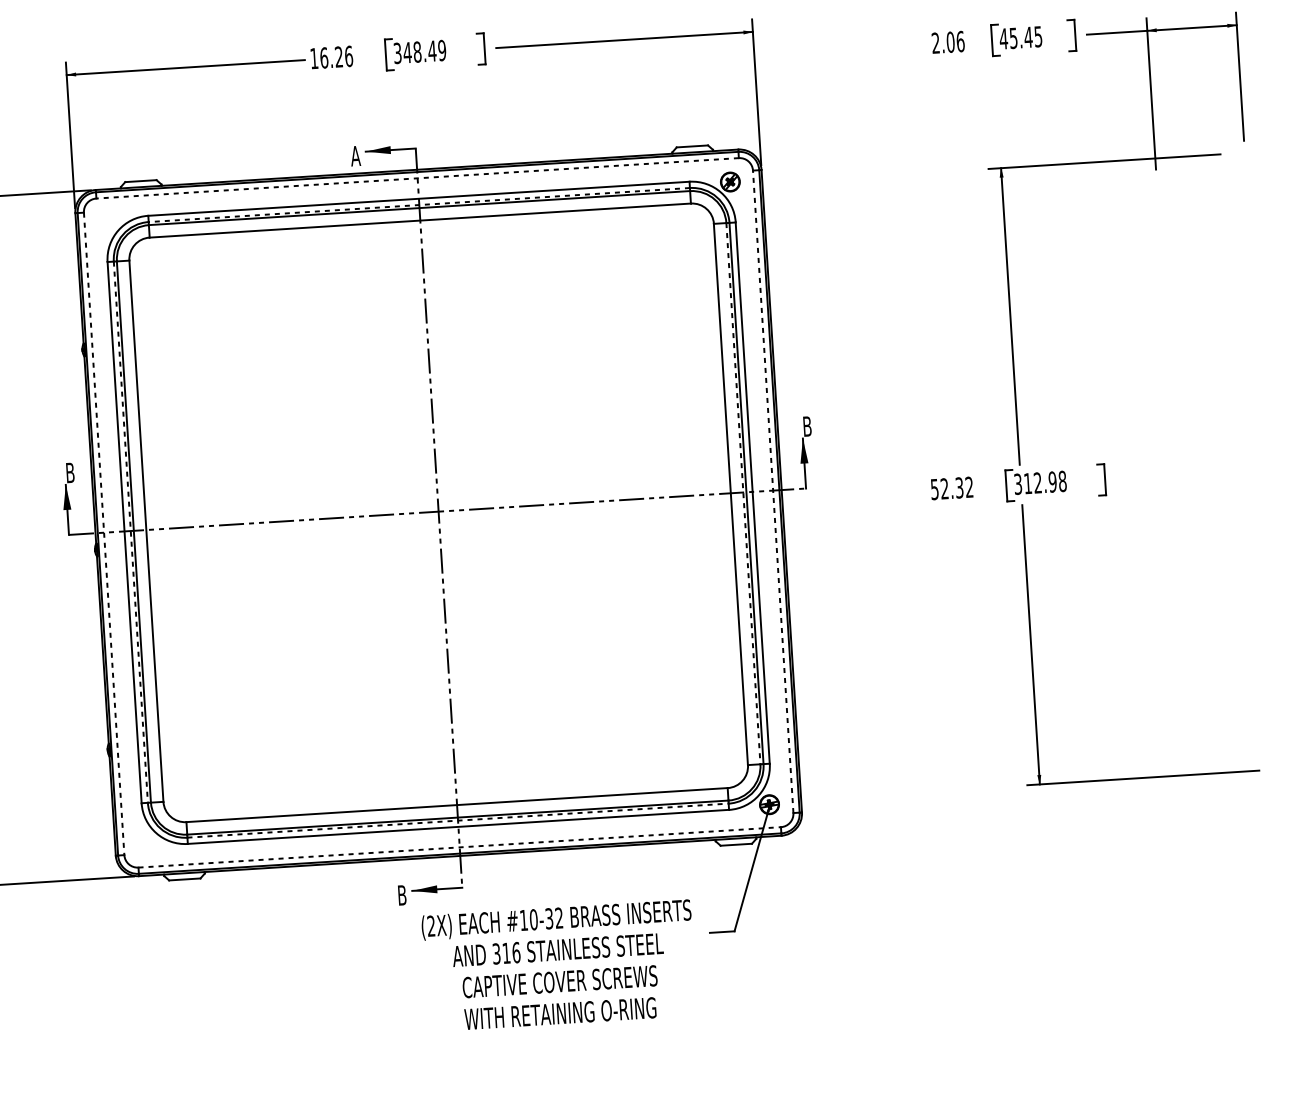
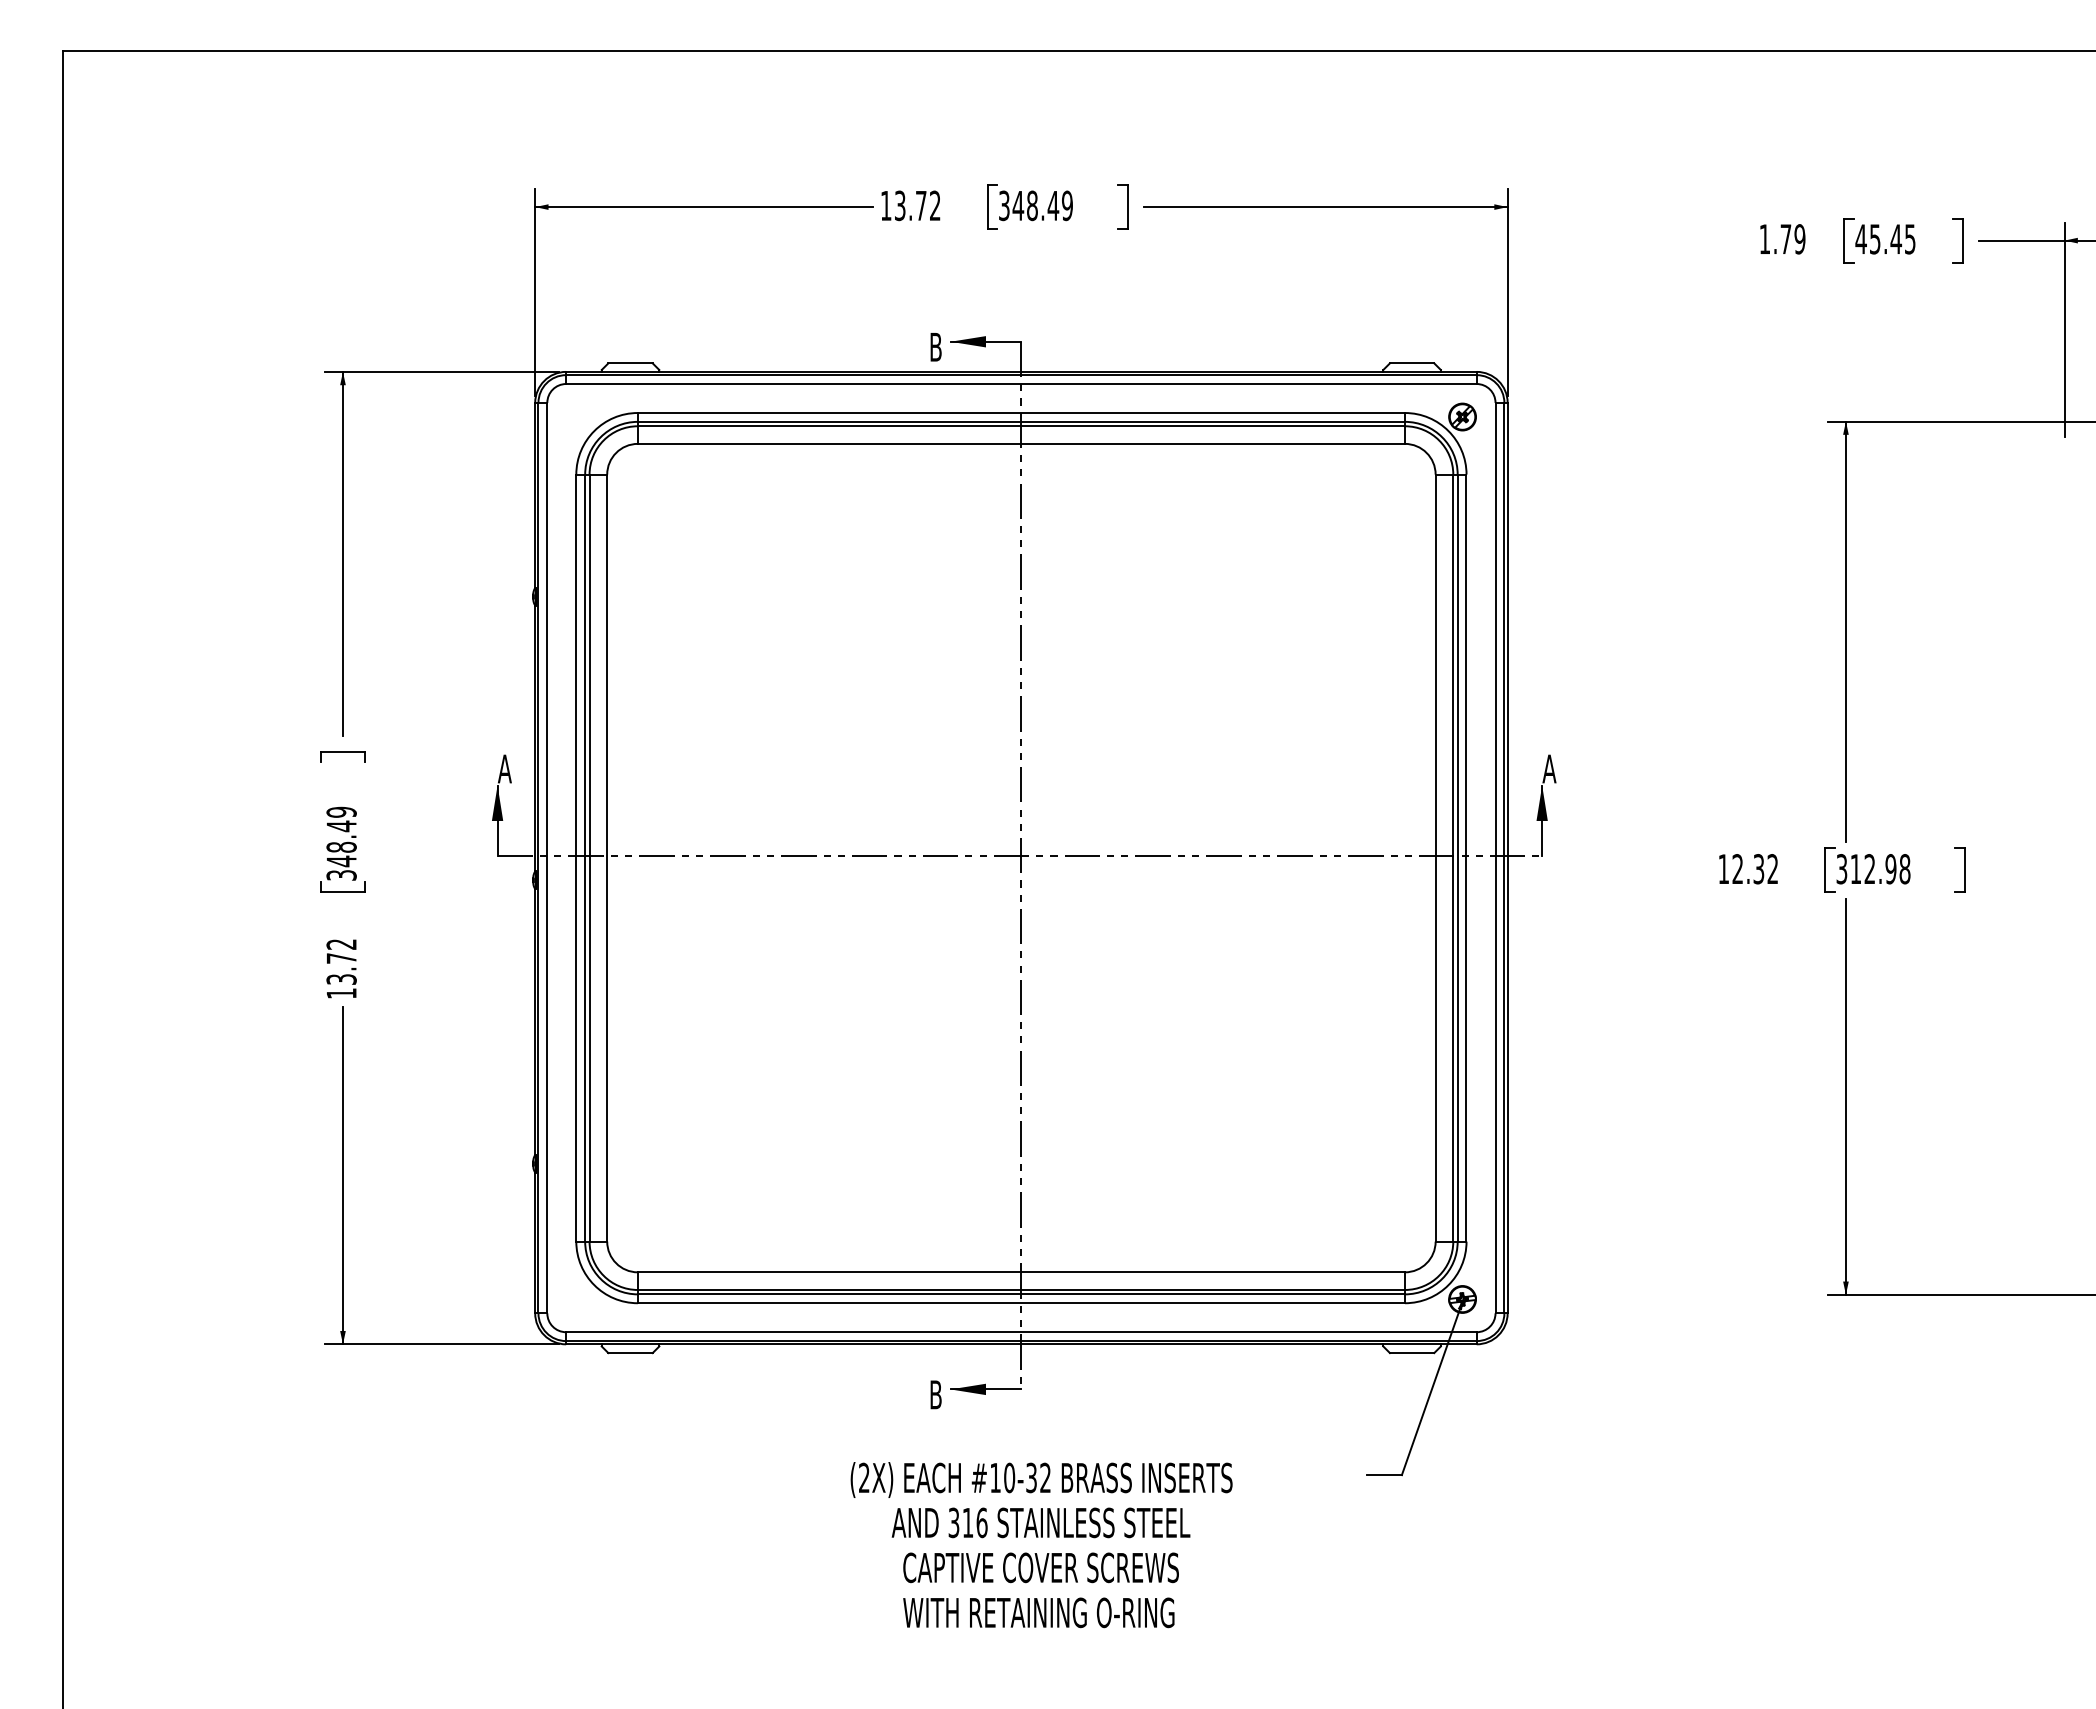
text: (948, 42) -> (1782, 239), 2.06 -> 1.79
text: (336, 56) -> (917, 205), 16.26 -> 13.72
text: (355, 156) -> (935, 347), A -> B
line: (417, 178) -> (1020, 384), dashed -> solid
line: (419, 204) -> (1021, 421), dashed -> solid
text: (807, 426) -> (1549, 768), B -> A
text: (69, 472) -> (504, 768), B -> A
text: (934, 489) -> (1723, 869), 52.32 -> 12.32
line: (773, 491) -> (1495, 857), dashed -> solid
line: (743, 493) -> (1453, 858), dashed -> solid
line: (131, 532) -> (585, 858), dashed -> solid
line: (104, 534) -> (547, 858), dashed -> solid
line: (458, 820) -> (1021, 1294), dashed -> solid
line: (459, 847) -> (1021, 1332), dashed -> solid
text: (559, 966) -> (1041, 1545), moved

